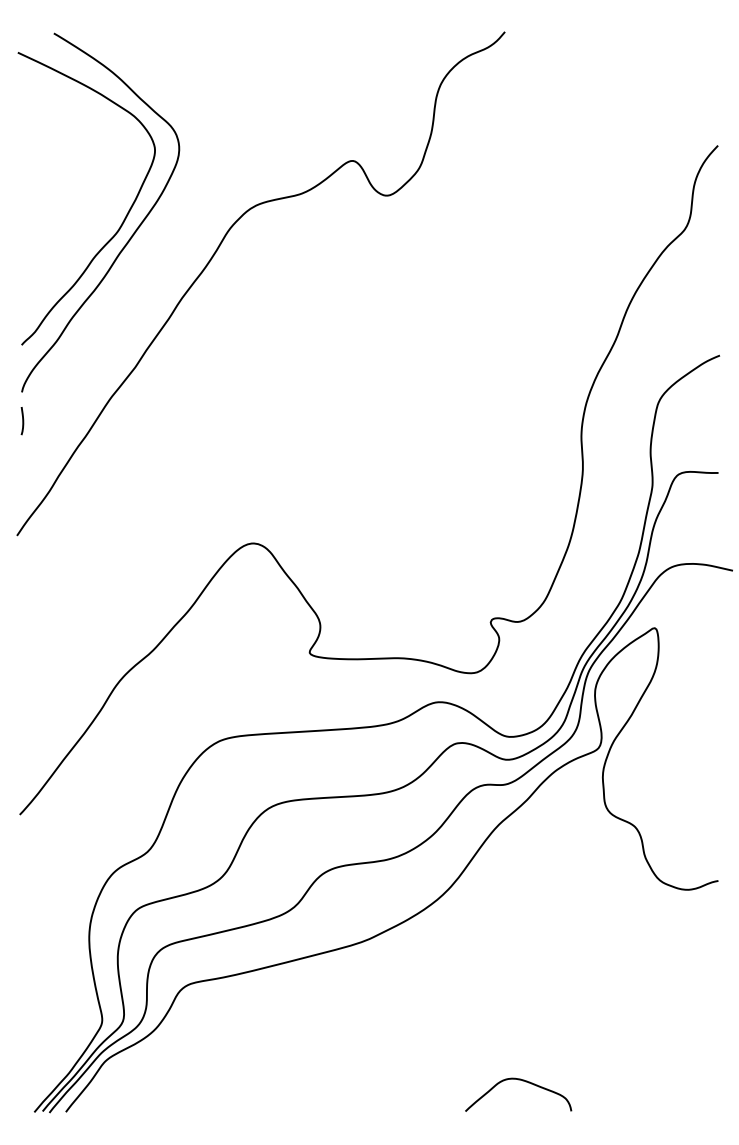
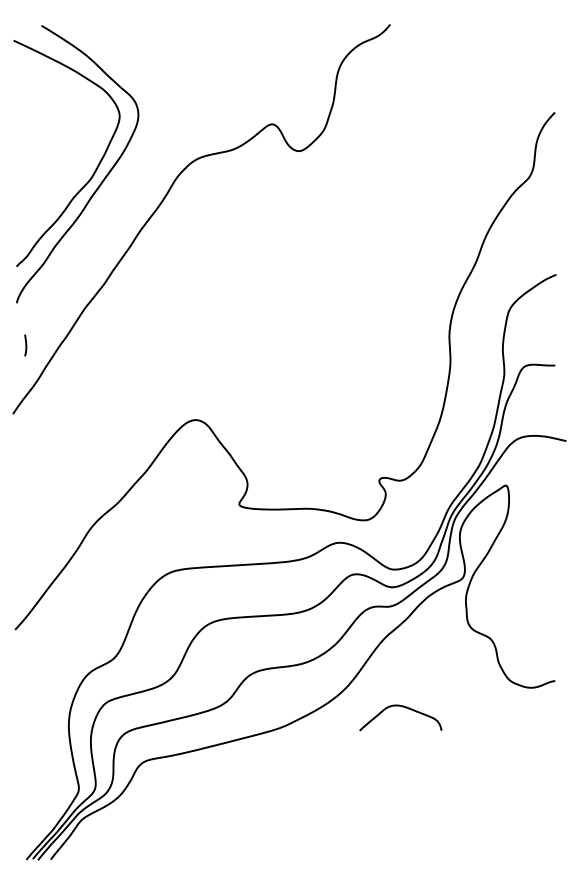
curve: (22, 421) -> (25, 345), moved
curve: (522, 1081) -> (403, 707), moved

